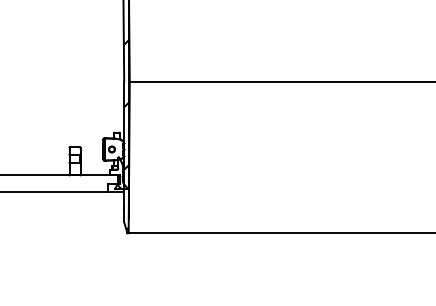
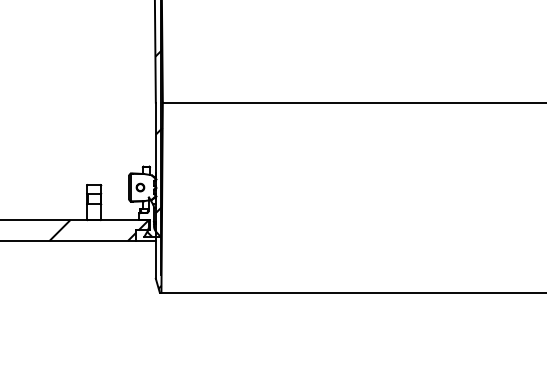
hatch: (78, 183) -> (98, 230), added

